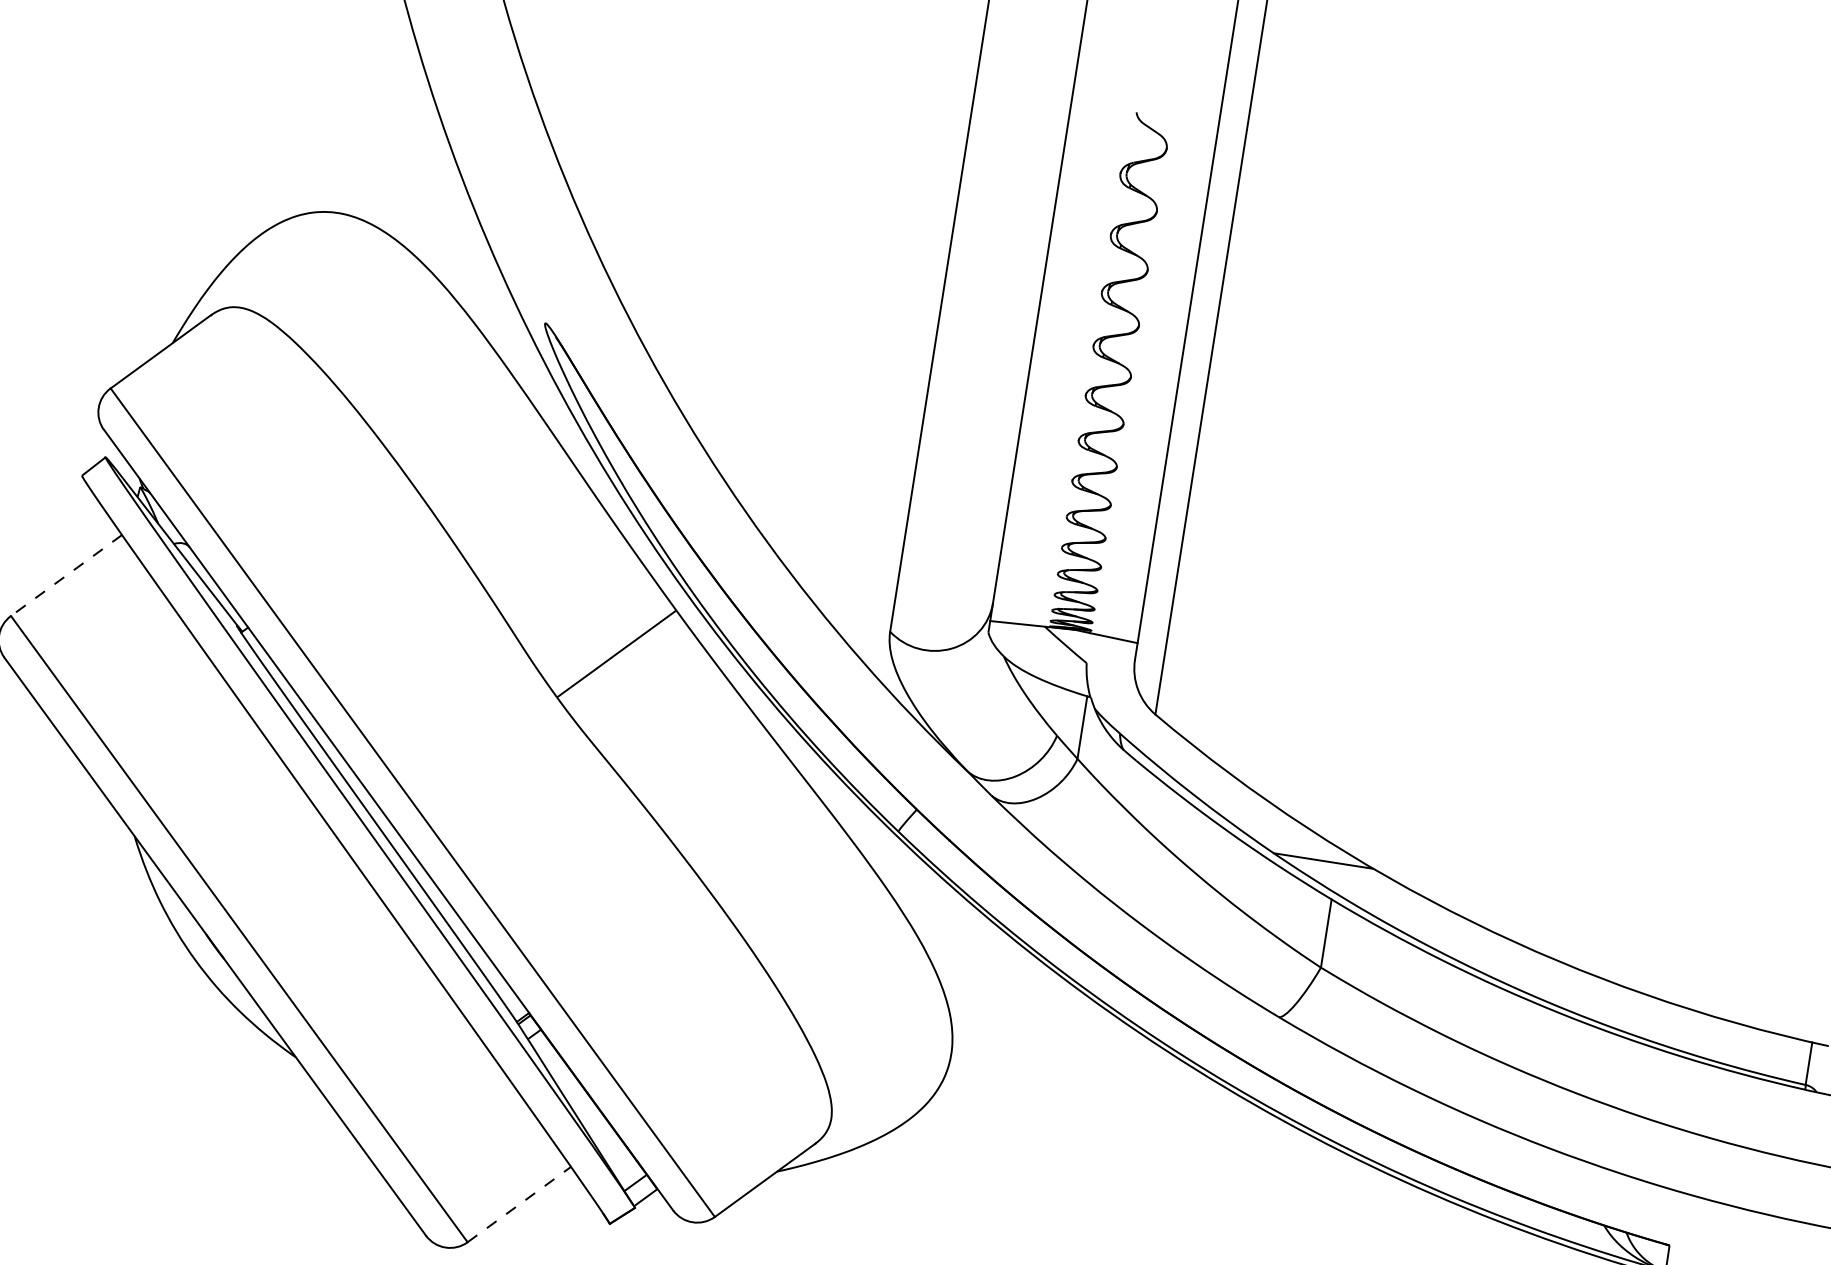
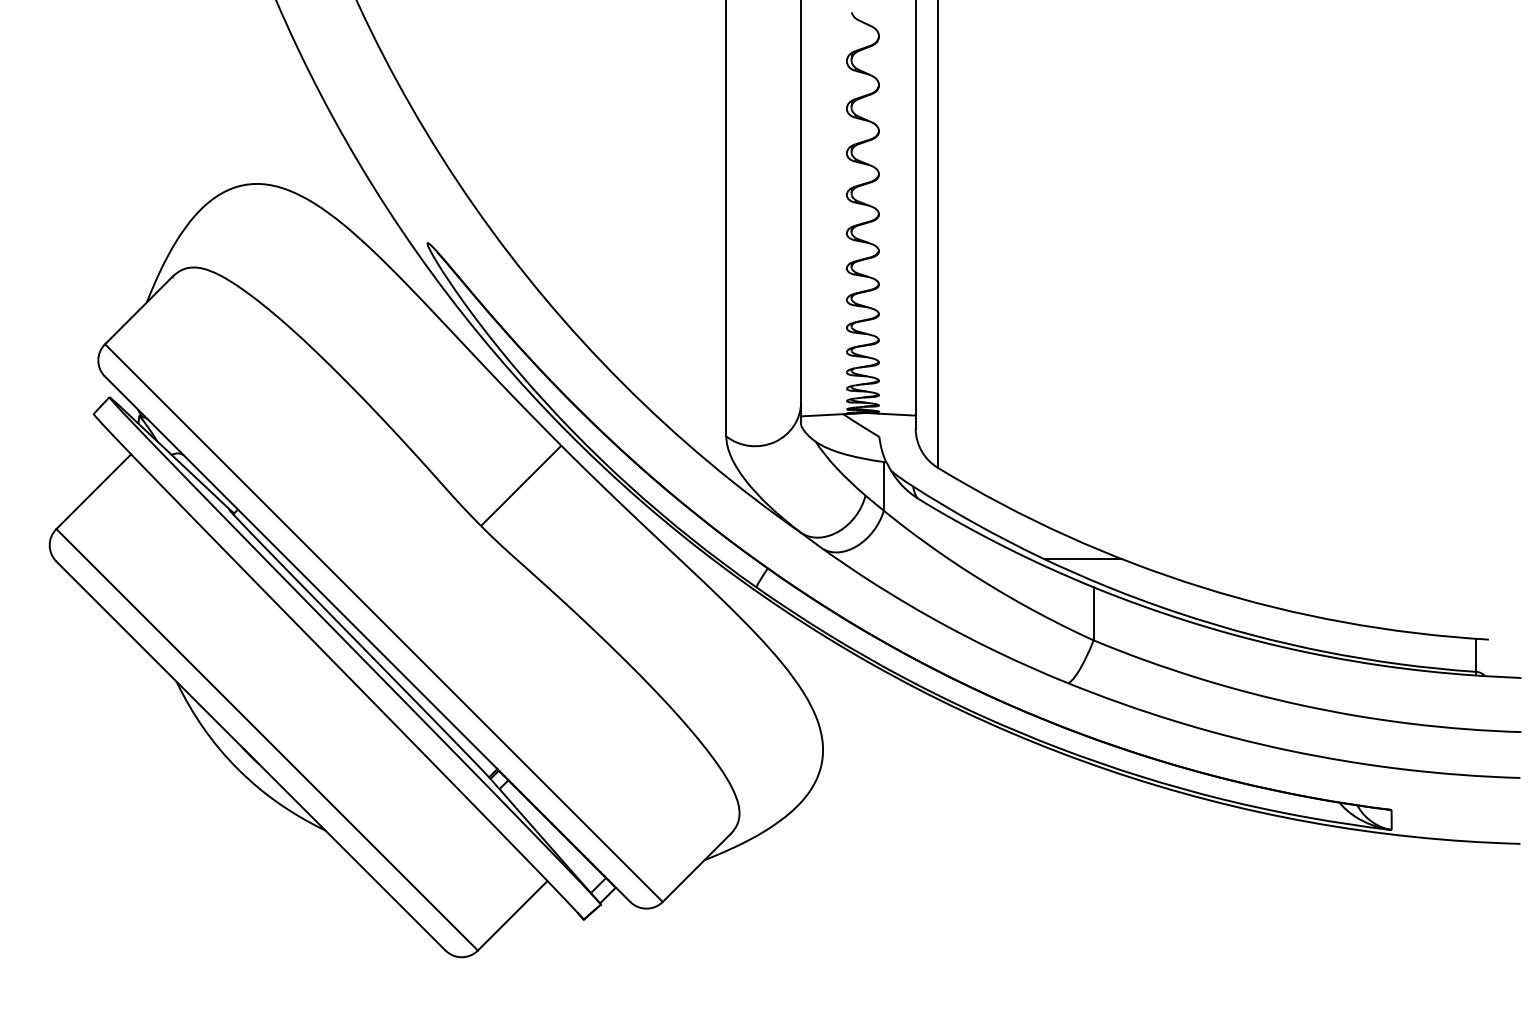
line: (66, 575) -> (93, 491), dashed -> solid
line: (520, 1204) -> (513, 915), dashed -> solid

